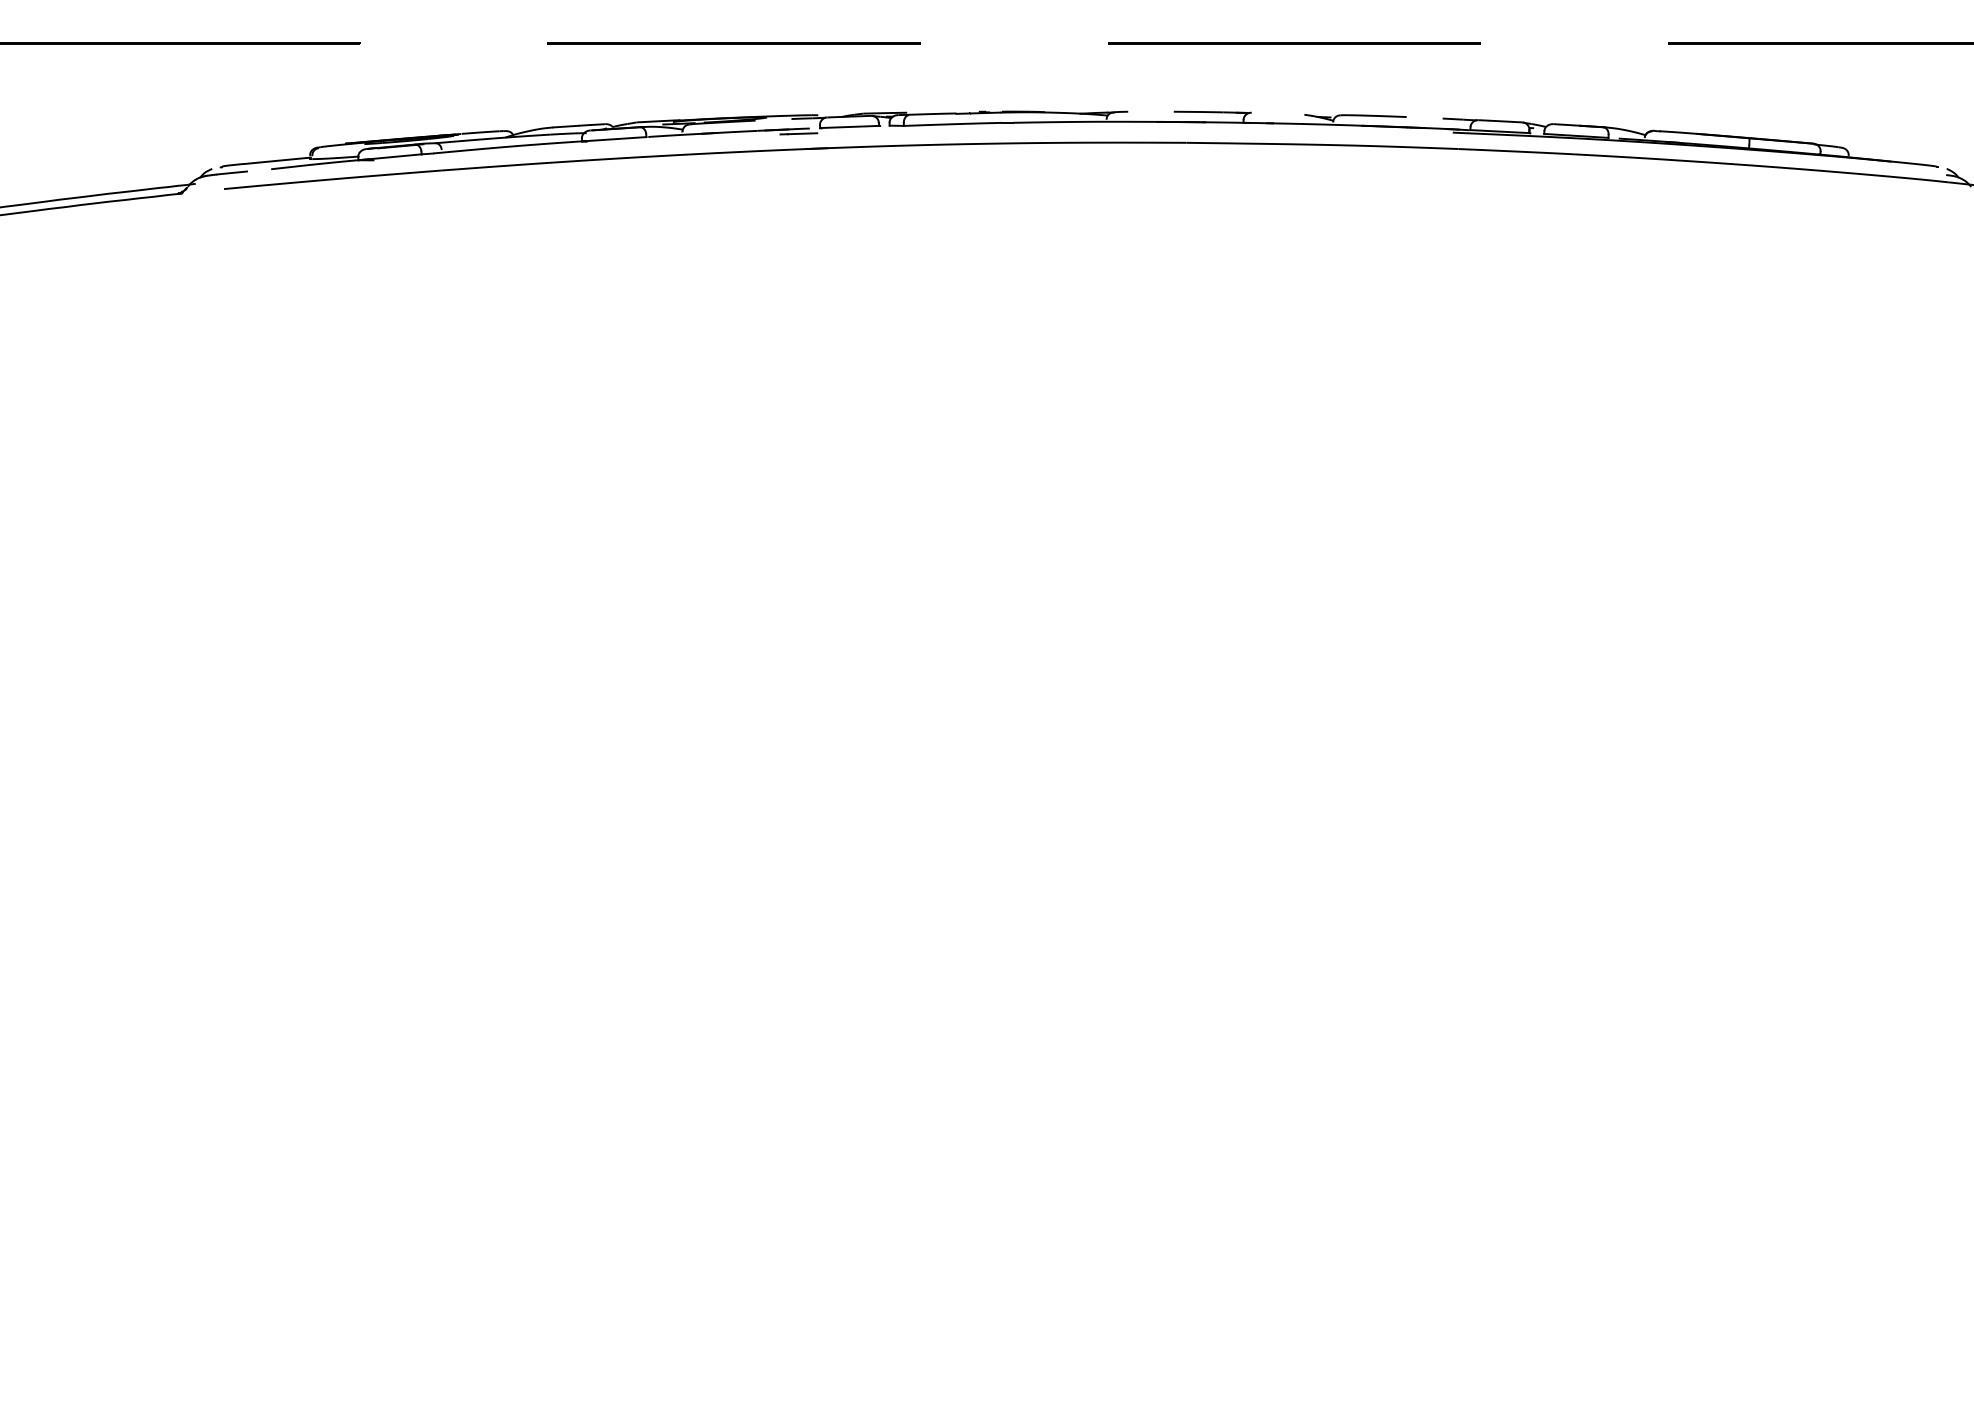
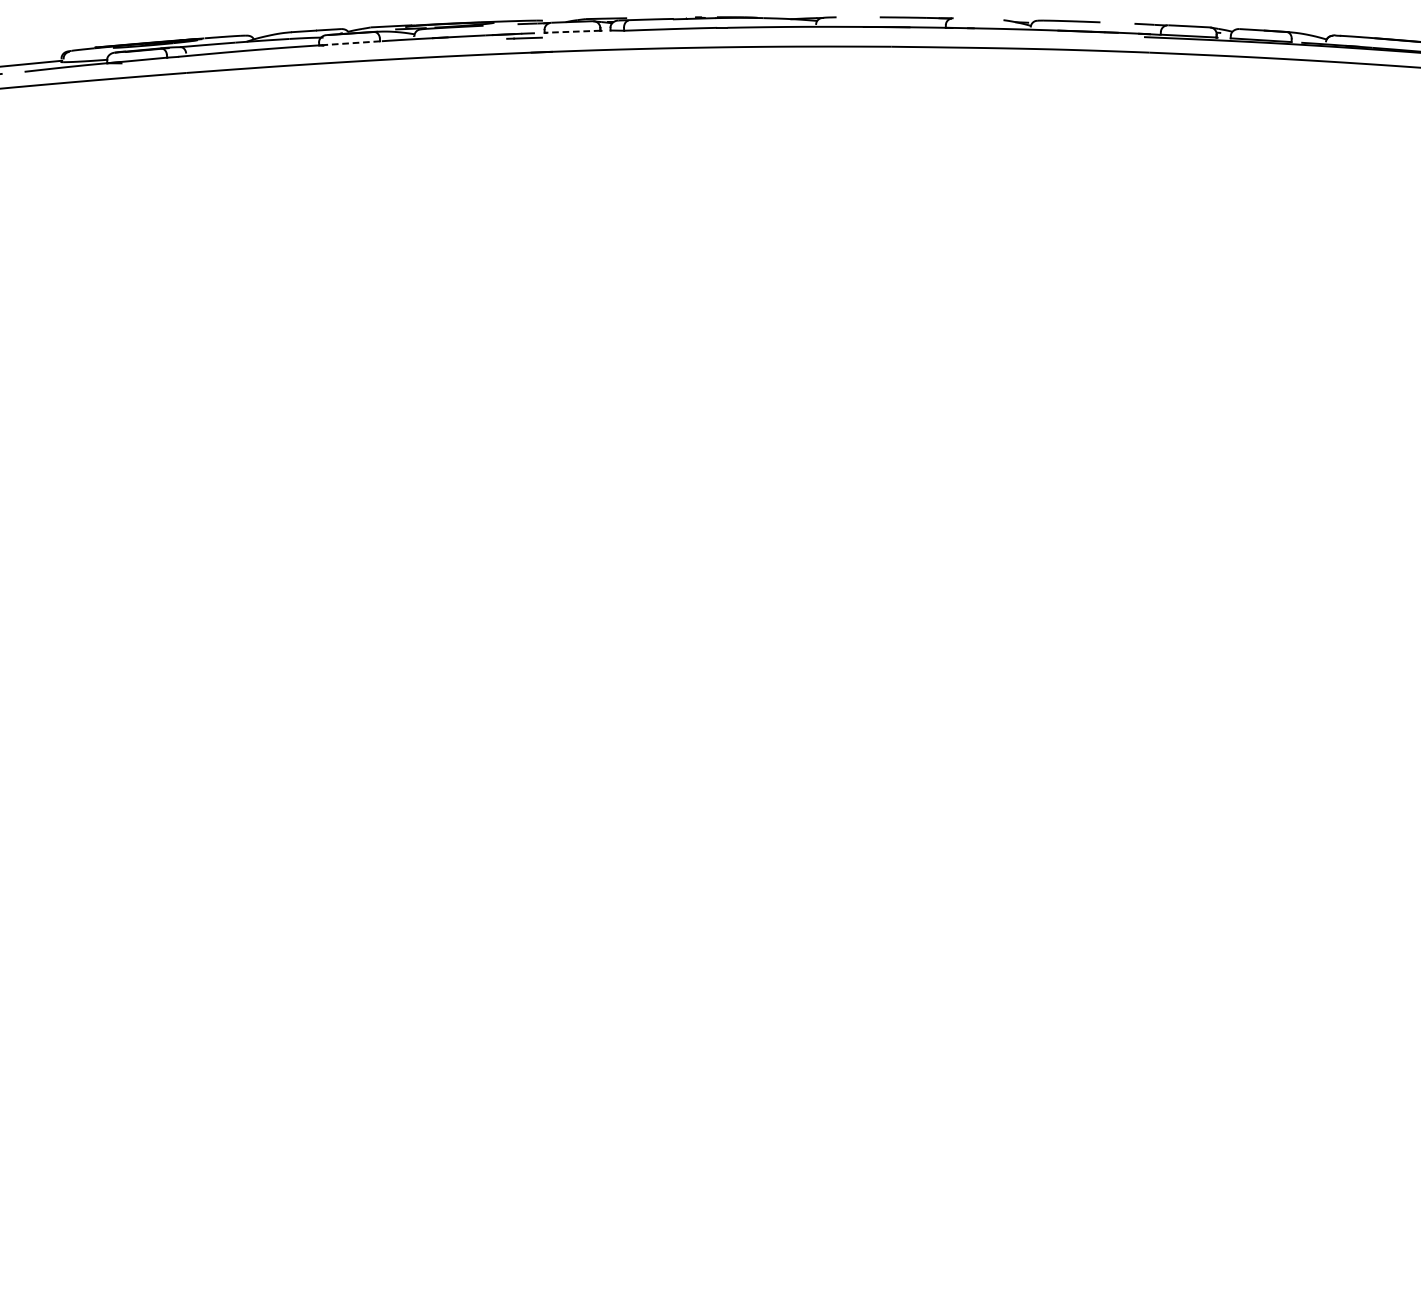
line: (849, 127) -> (572, 32), solid -> dashed
line: (613, 139) -> (348, 43), solid -> dashed

